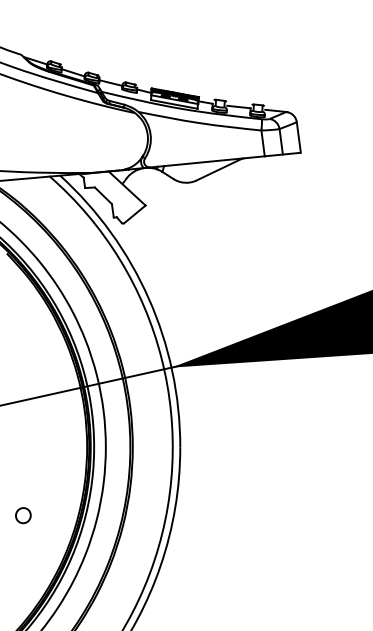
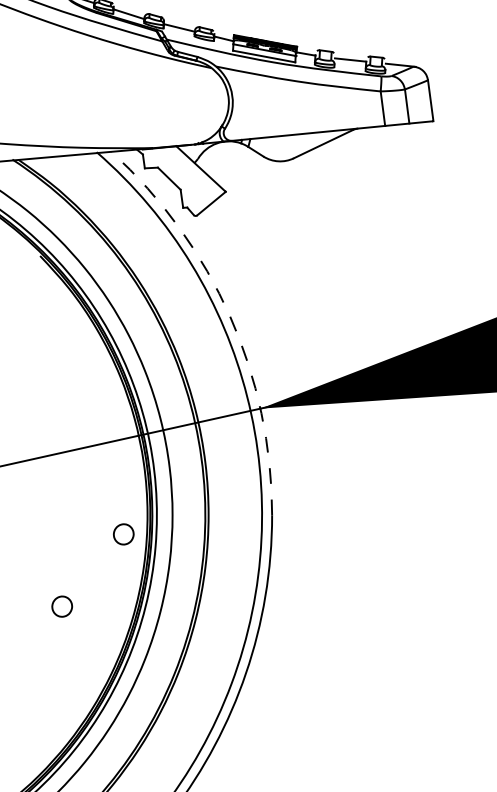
arc: (148, 298) -> (229, 316), solid -> dashed
part: (69, 461) -> (123, 534), added

